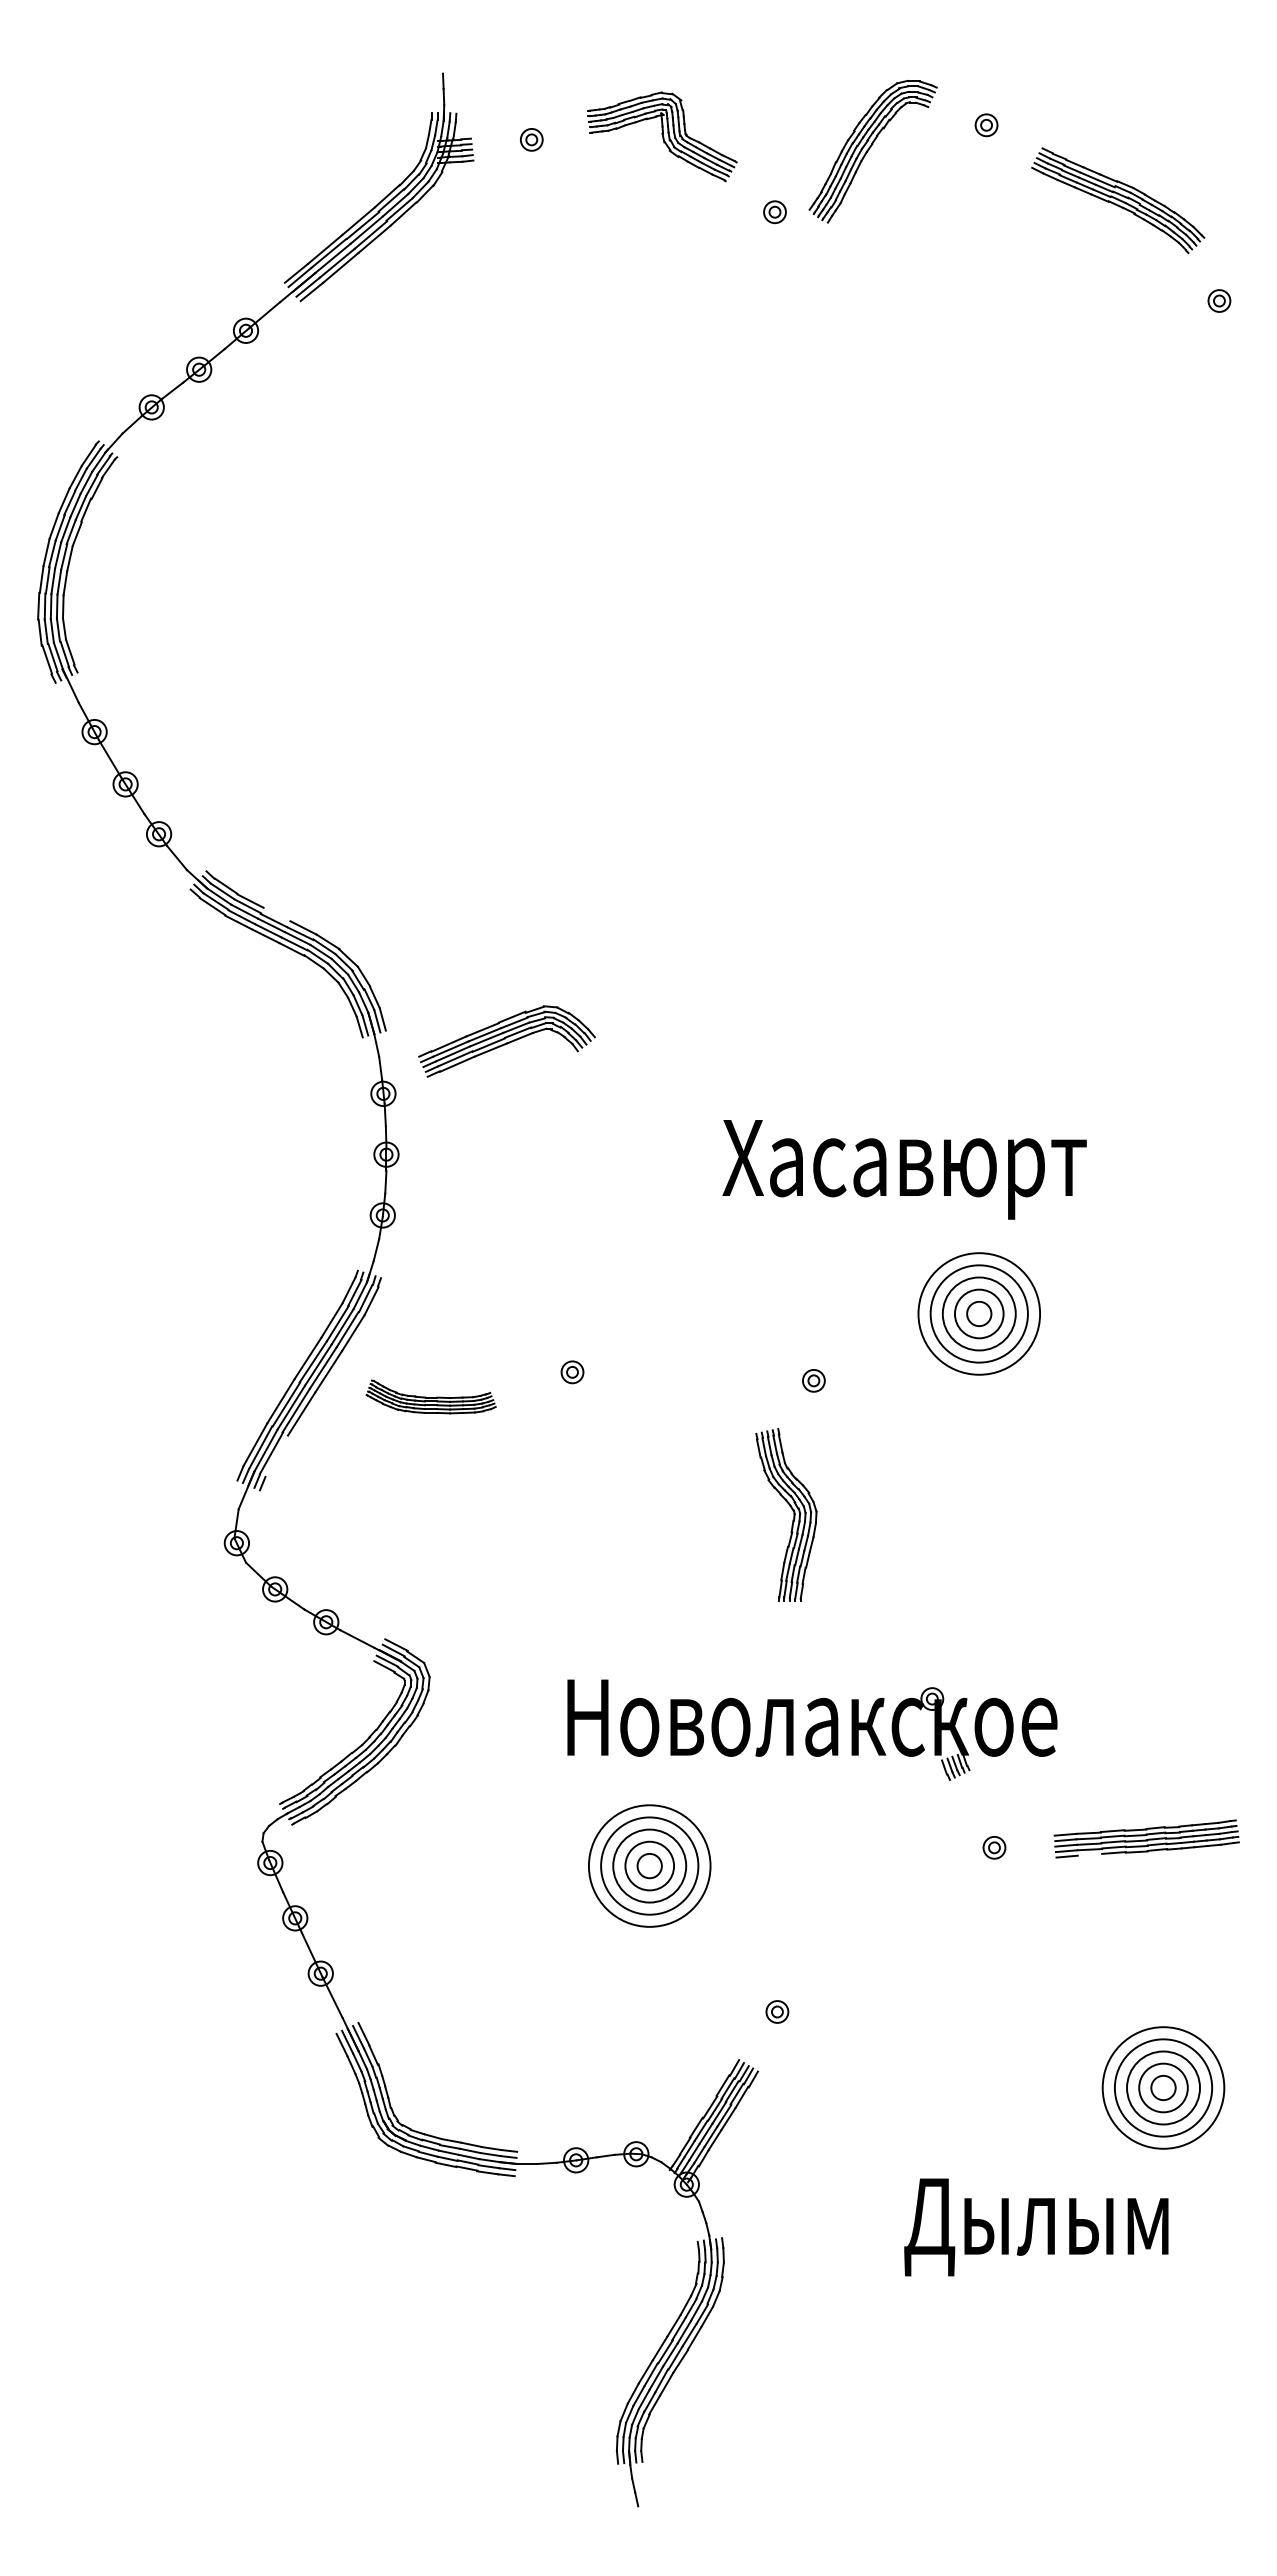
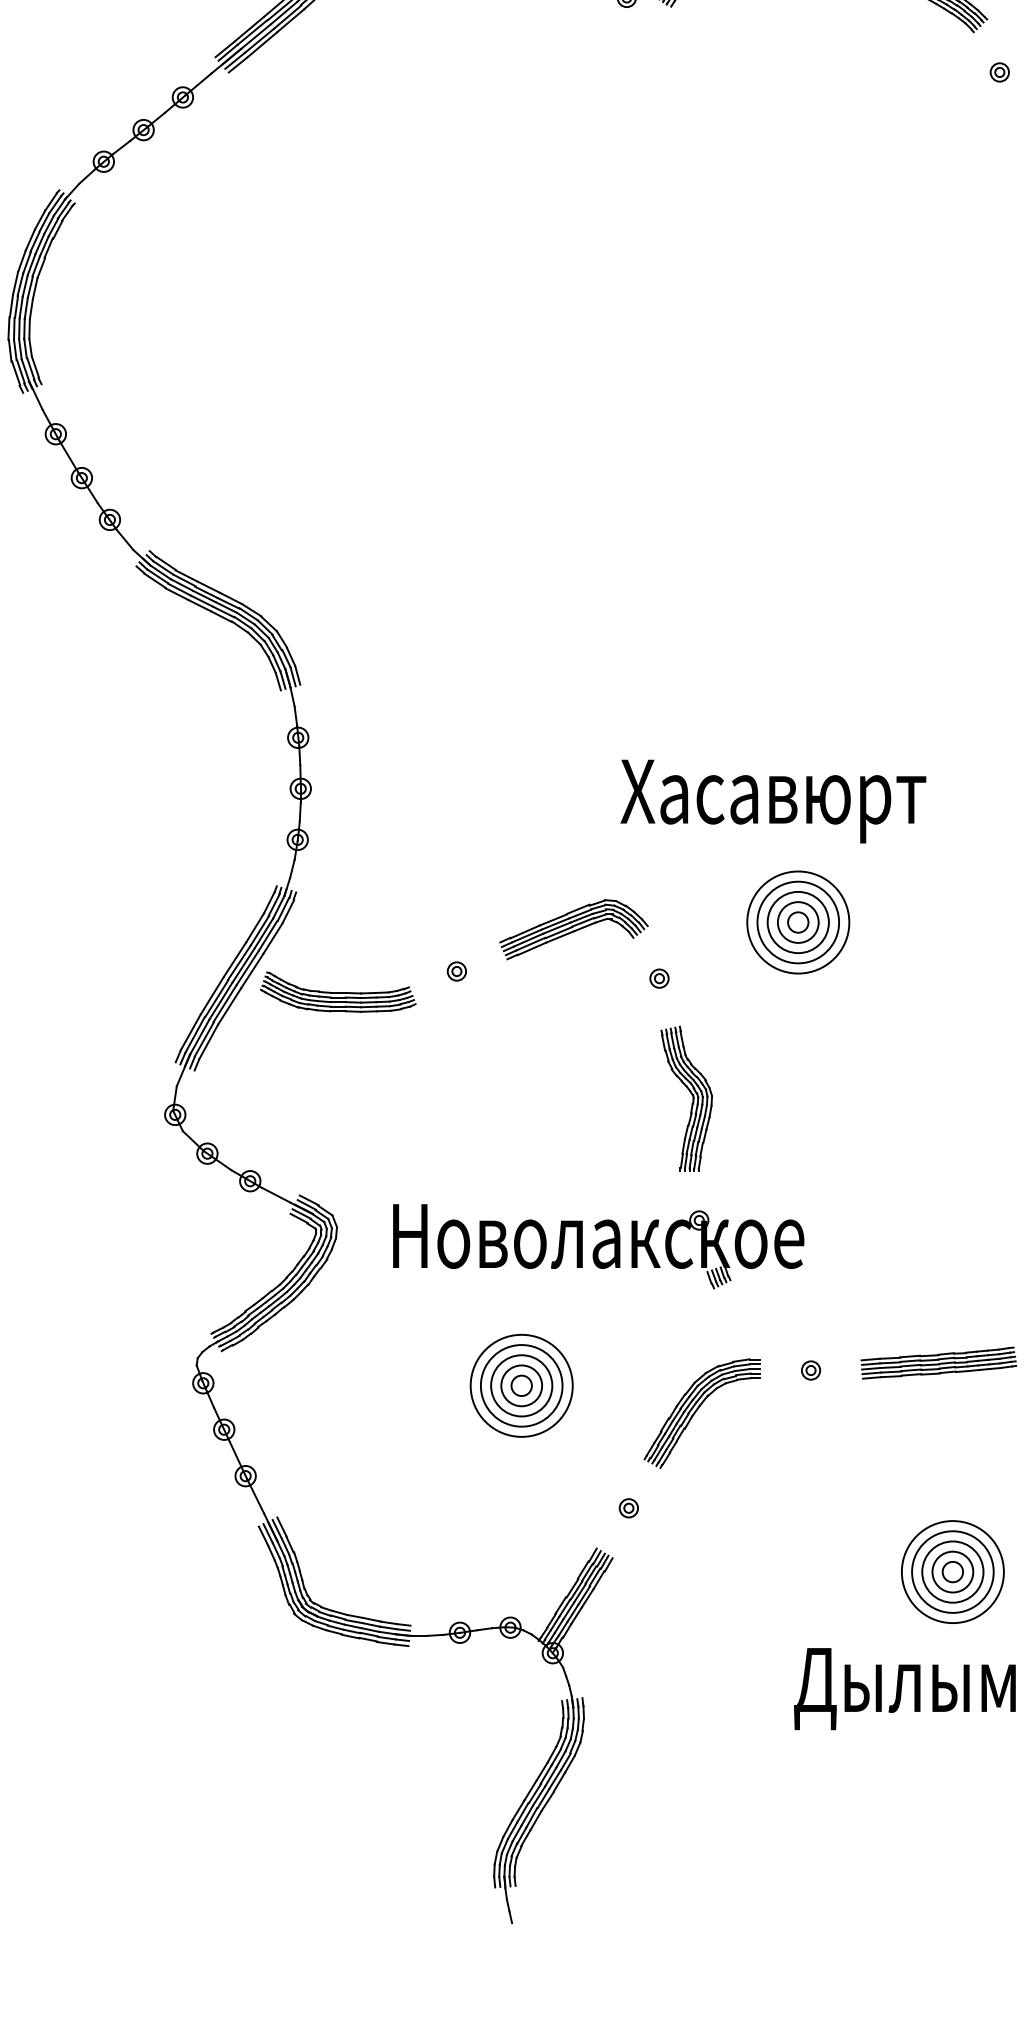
line: (276, 914) -> (208, 587), added
part: (506, 1041) -> (573, 929), moved
text: (904, 1169) -> (773, 801), moved
part: (431, 1396) -> (338, 991), size x1.43
line: (276, 1455) -> (208, 1041), added
part: (793, 1514) -> (692, 1098), moved
part: (812, 1729) -> (598, 1246), moved
line: (1089, 1854) -> (890, 1376), added
part: (858, 1896) -> (696, 1411), added
text: (1036, 2227) -> (905, 1689), moved

